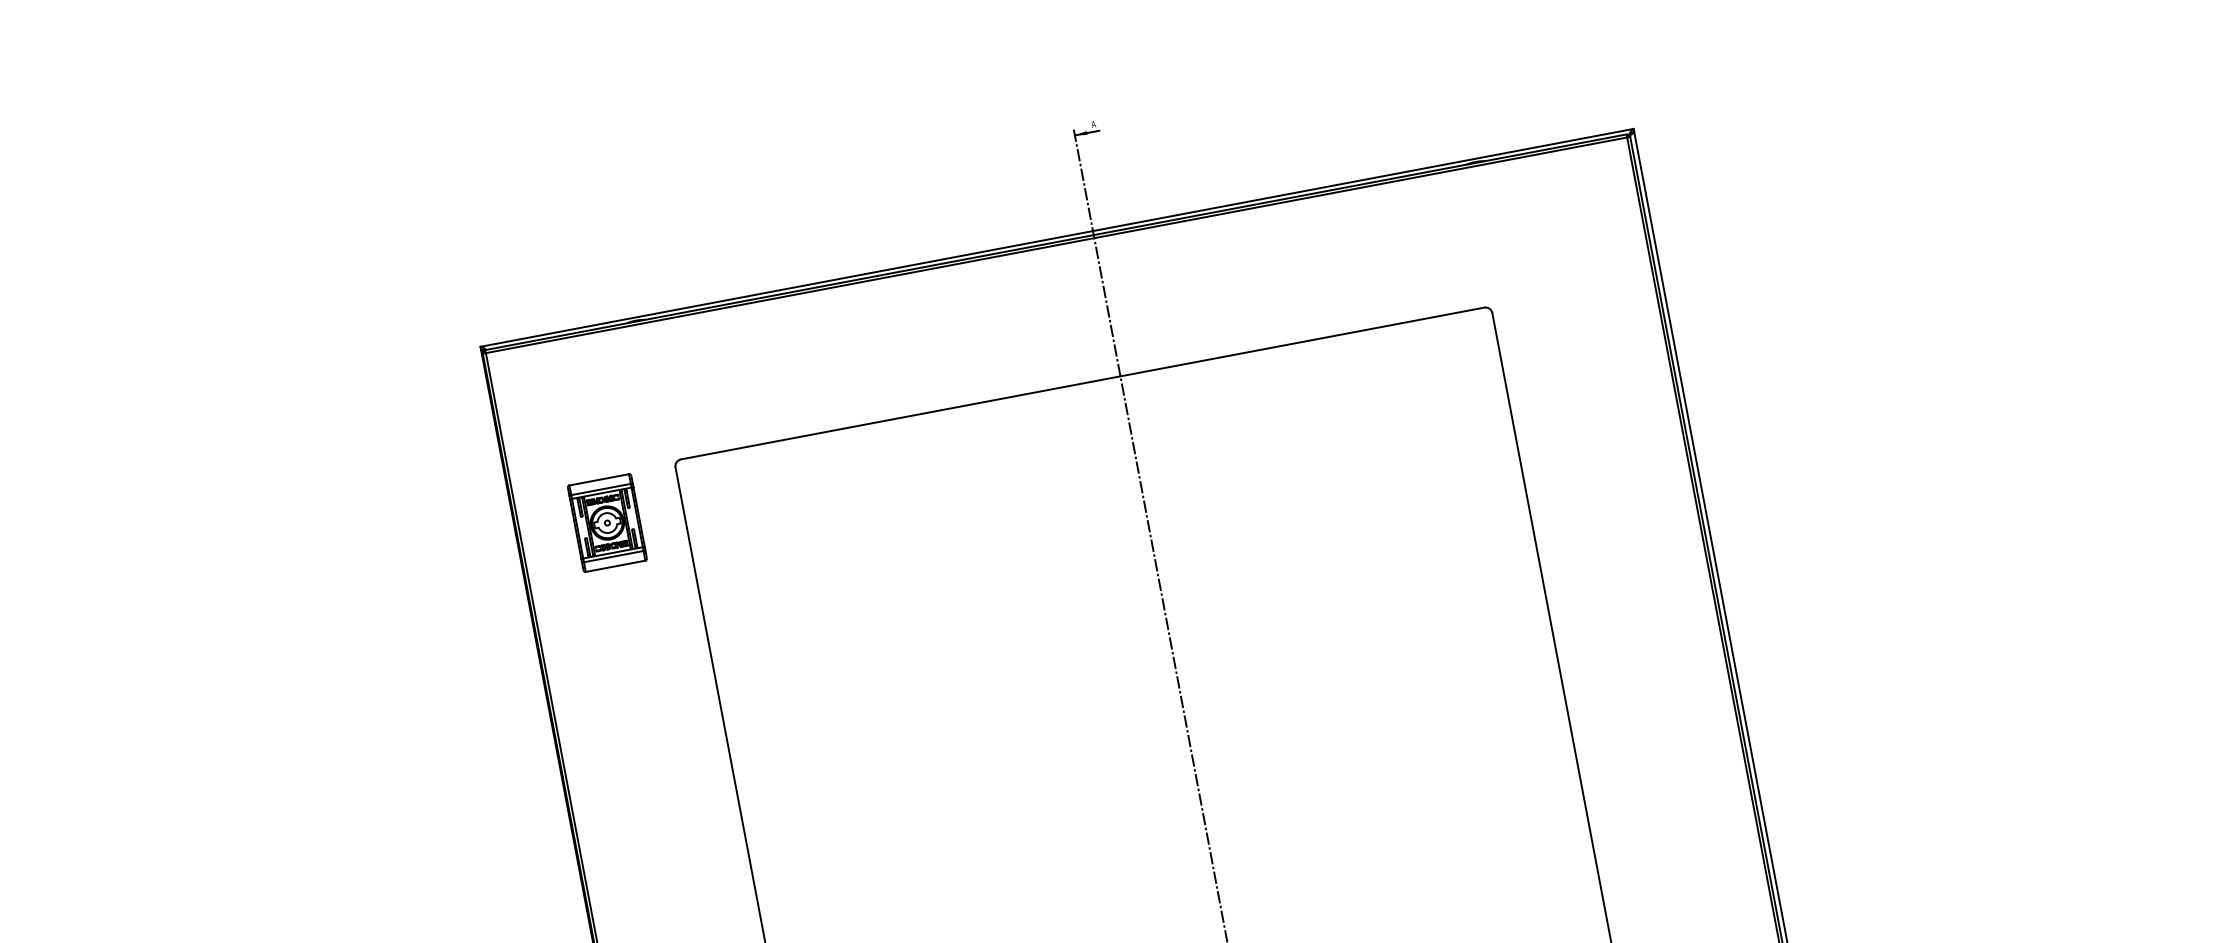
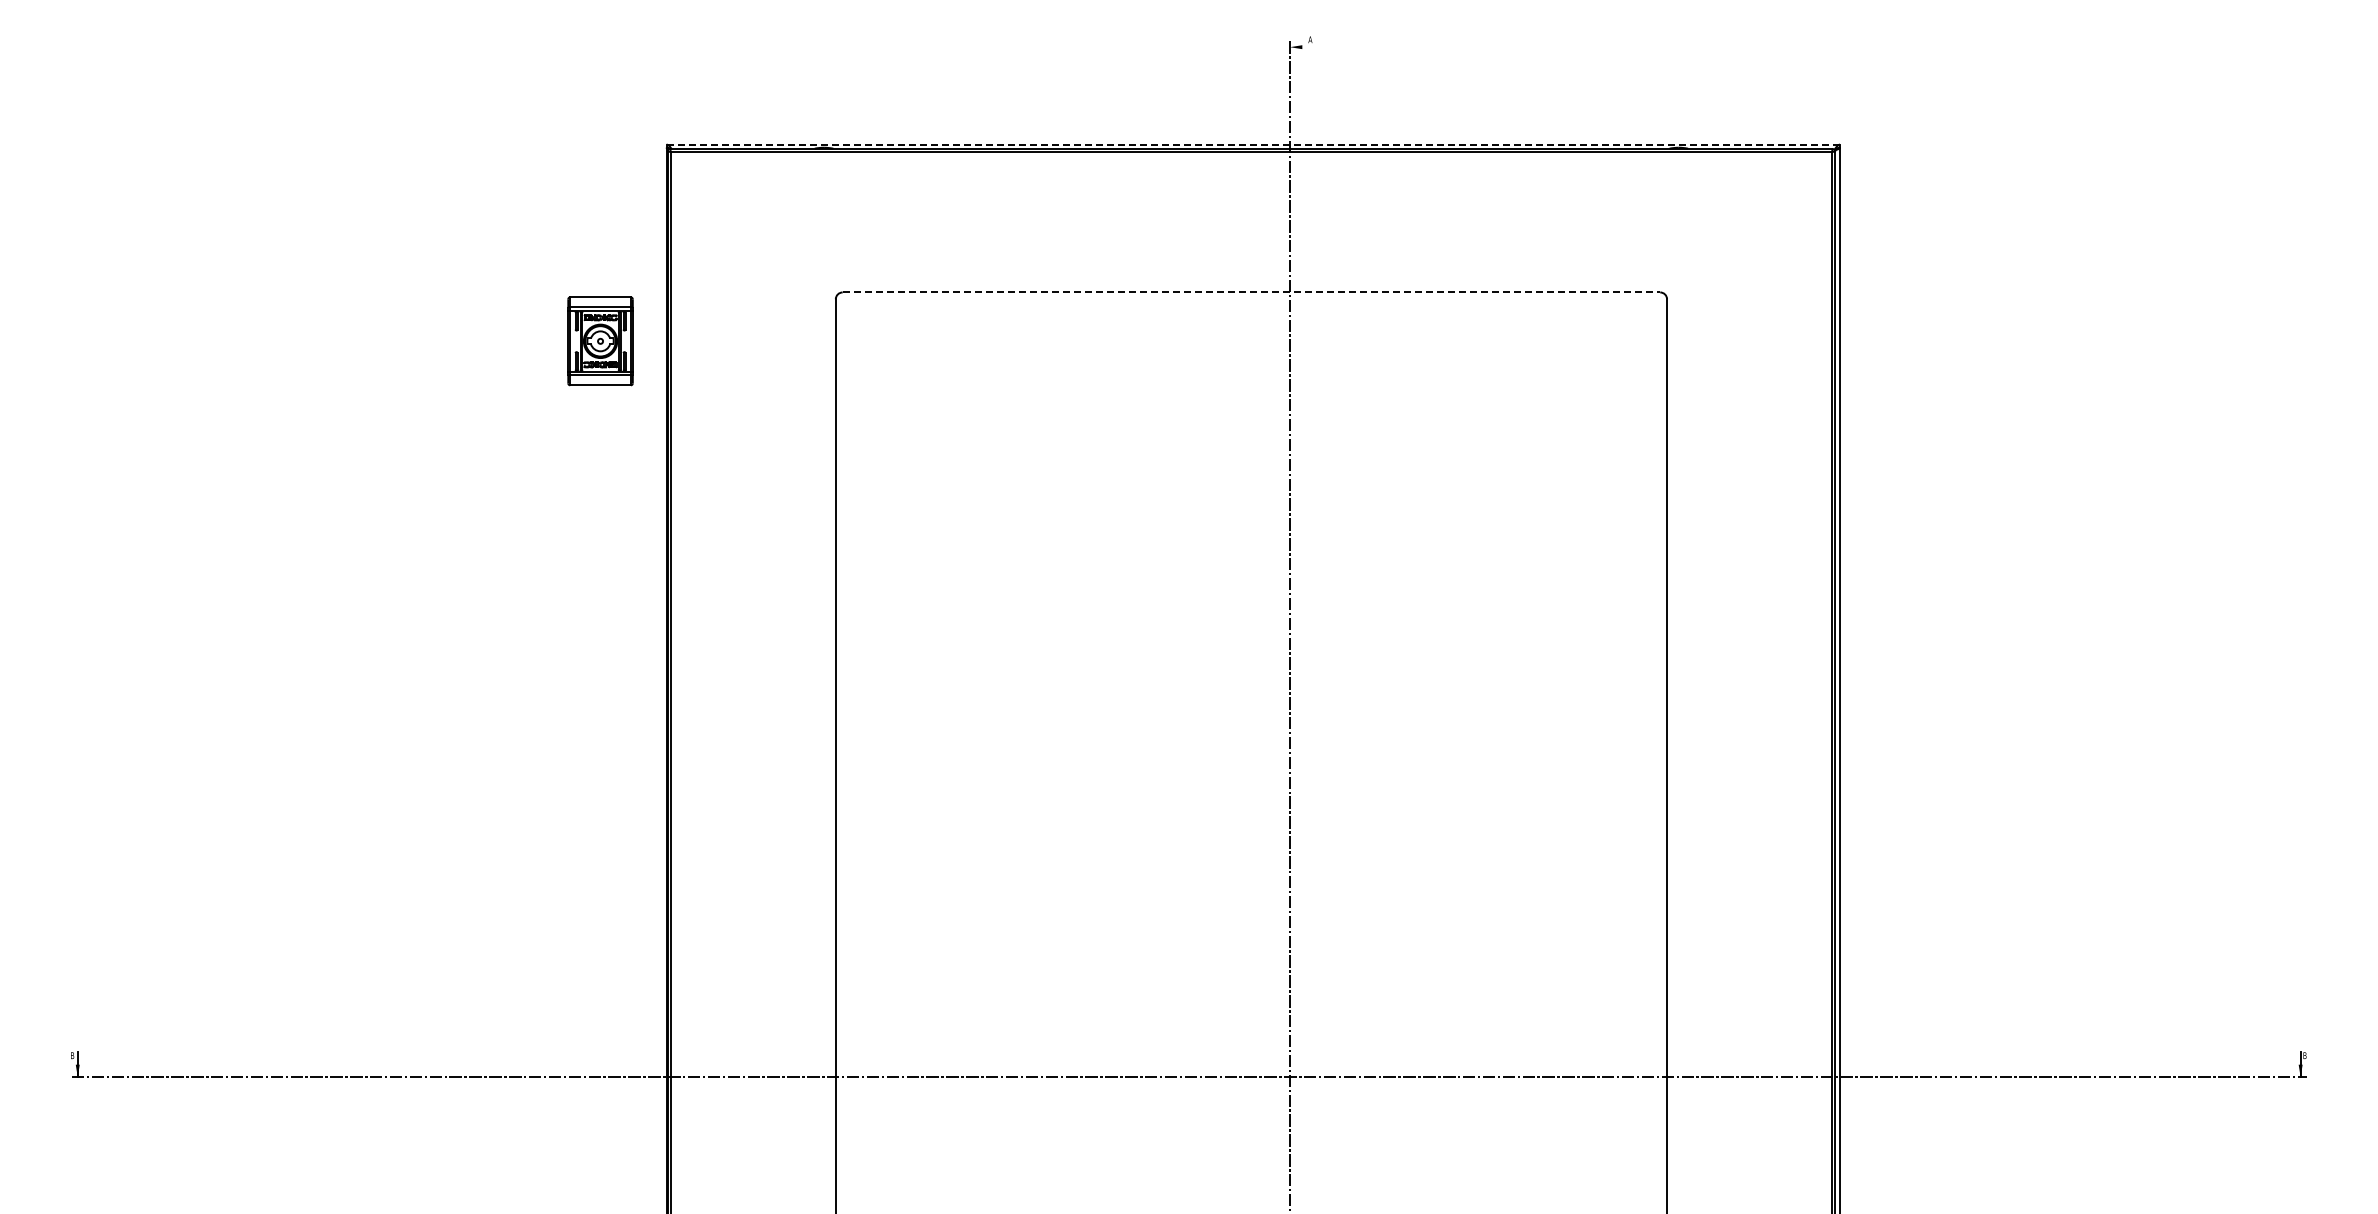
line: (1086, 133) -> (1301, 47), removed
line: (1057, 237) -> (1253, 144), solid -> dashed
line: (1082, 383) -> (1251, 292), solid -> dashed
part: (607, 523) -> (600, 341), moved

